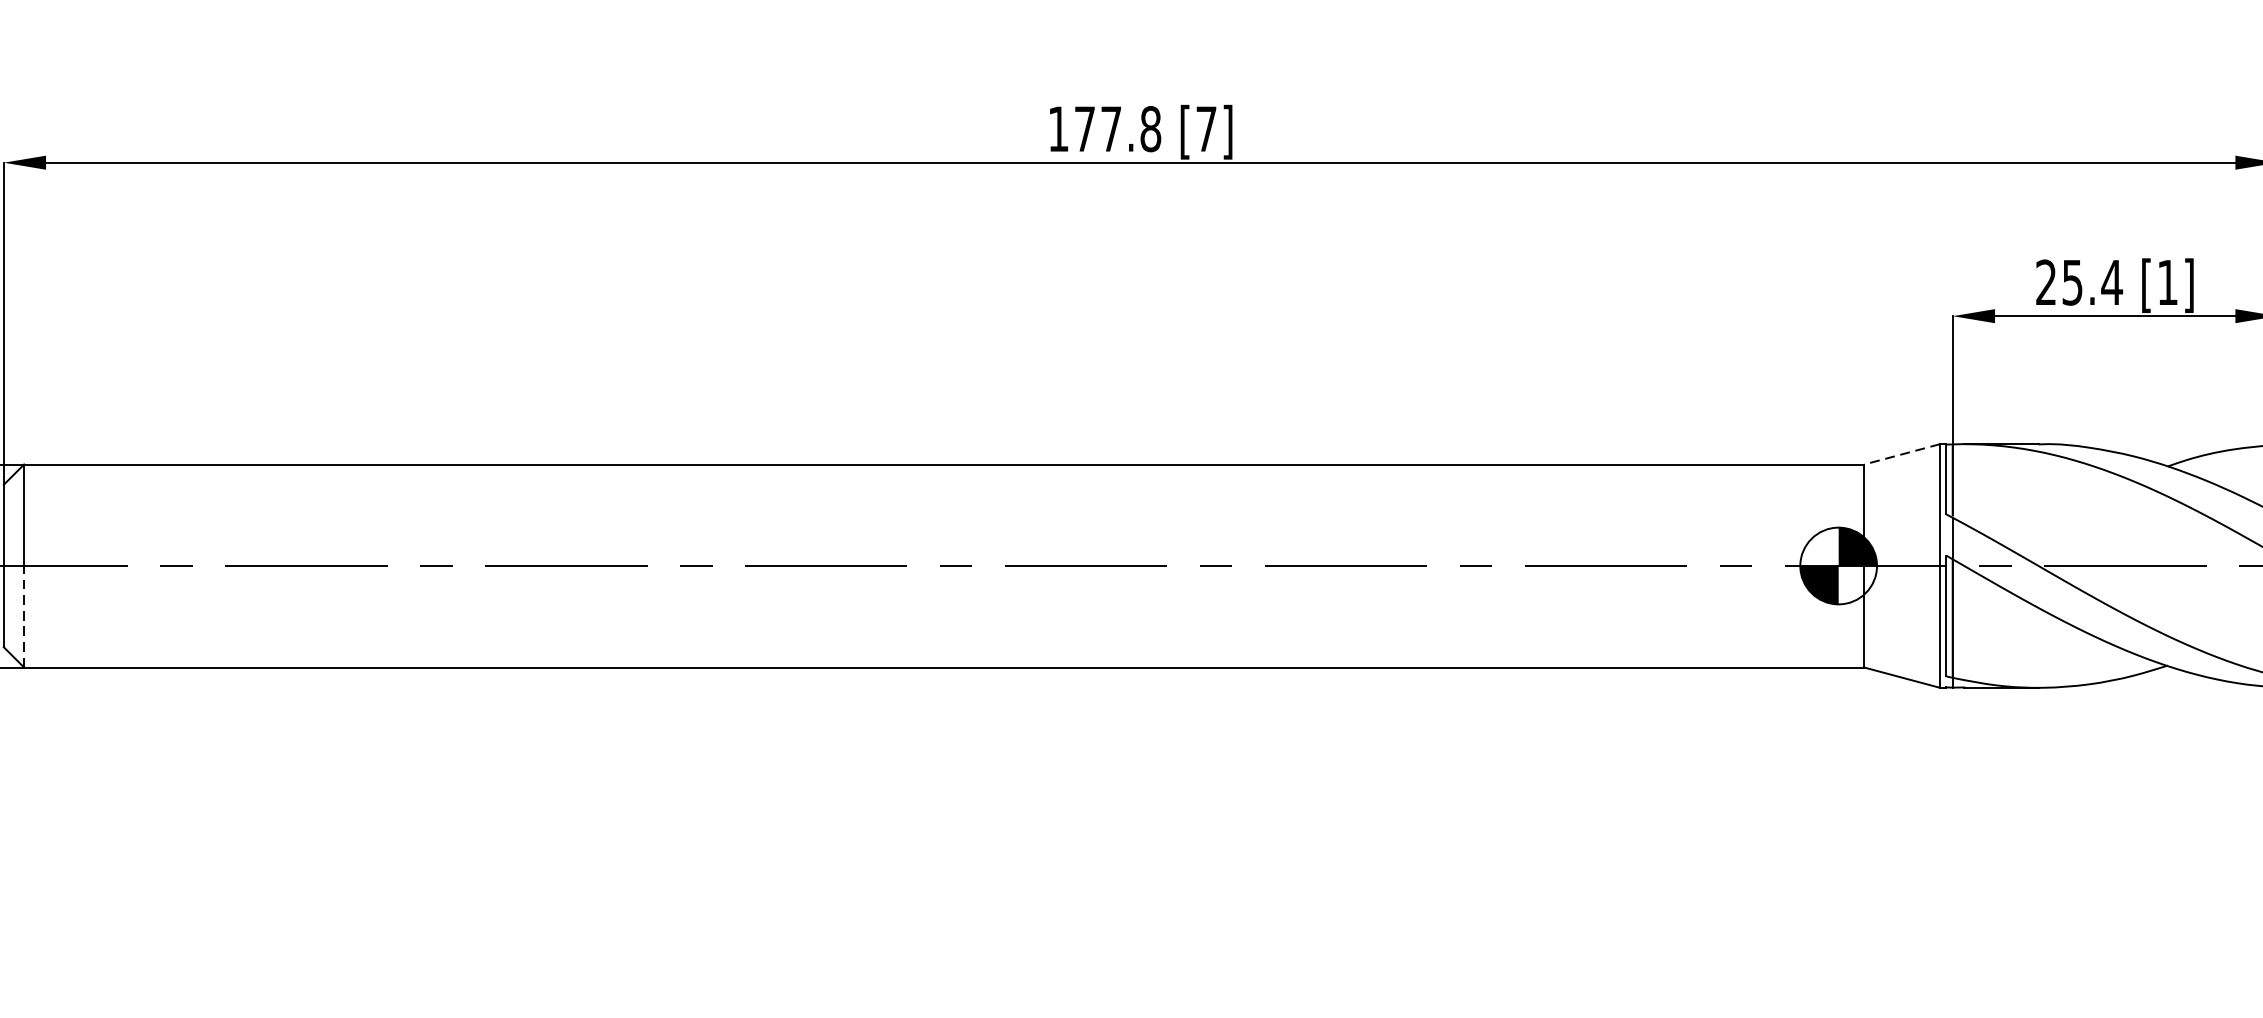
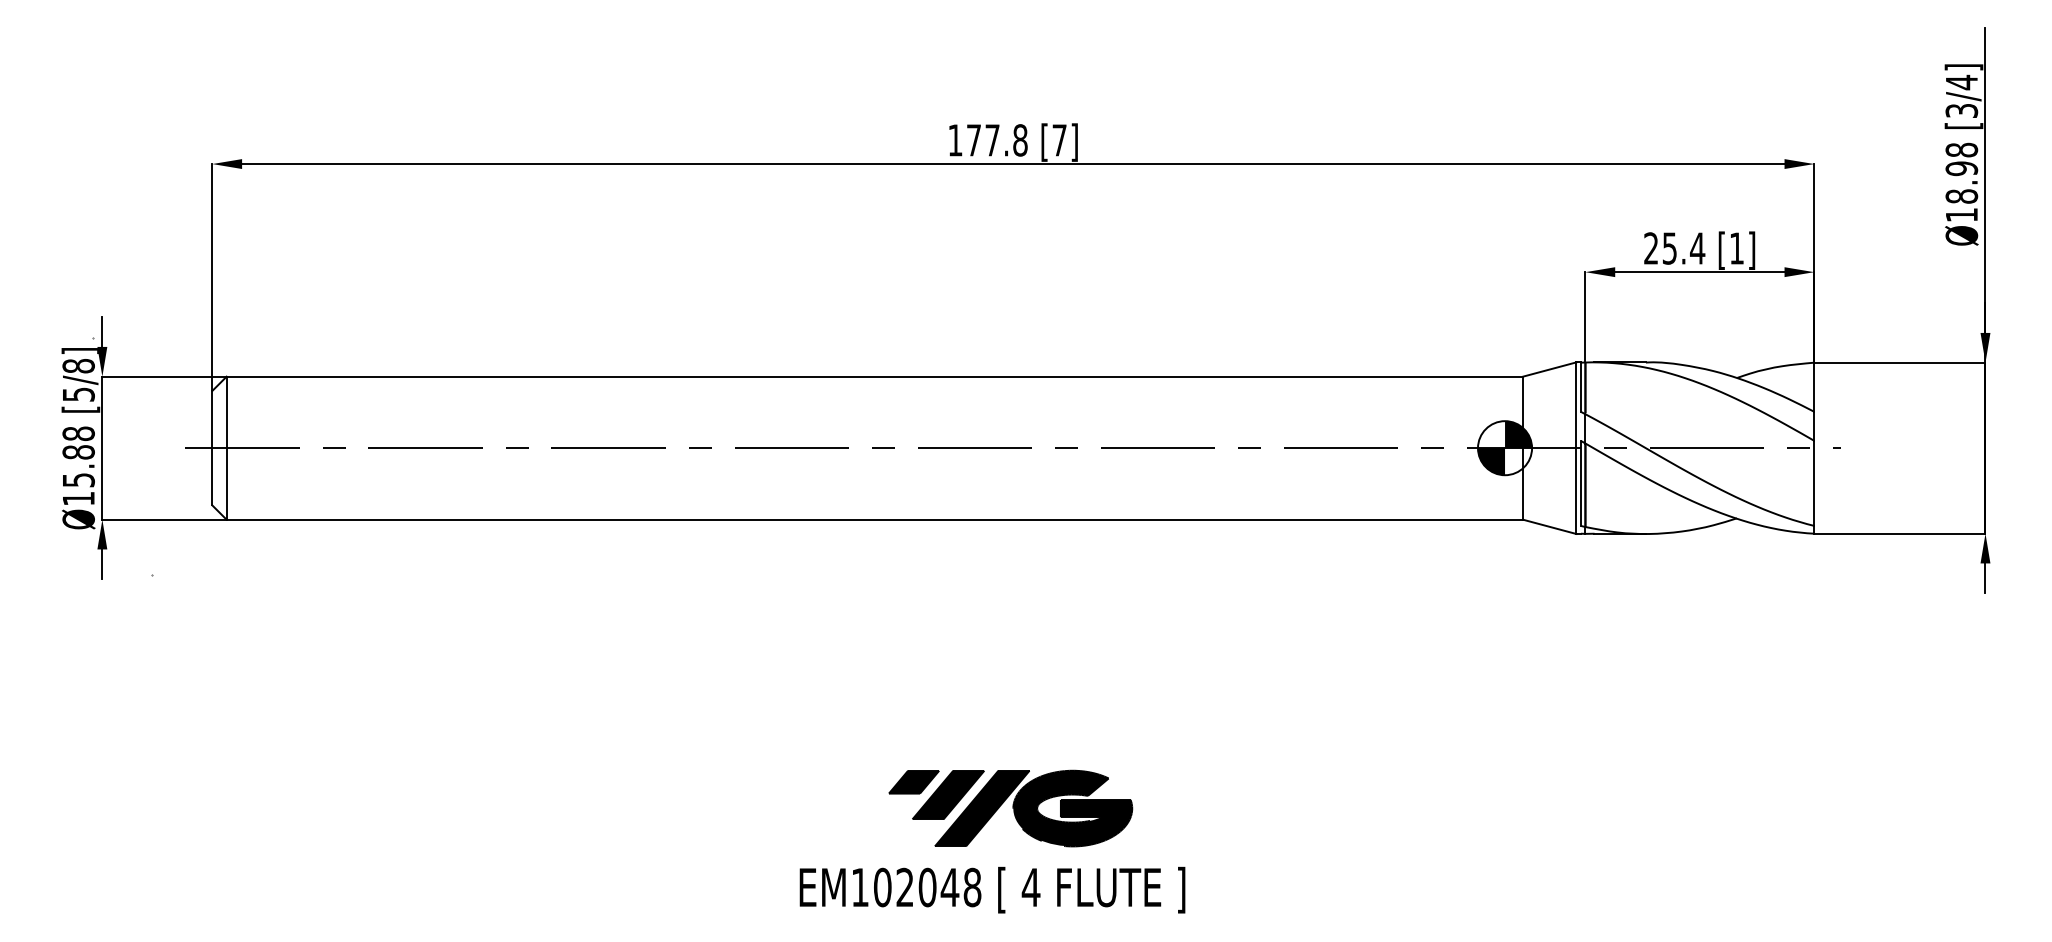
line: (1901, 454) -> (1549, 369), dashed -> solid
line: (23, 616) -> (226, 483), dashed -> solid

